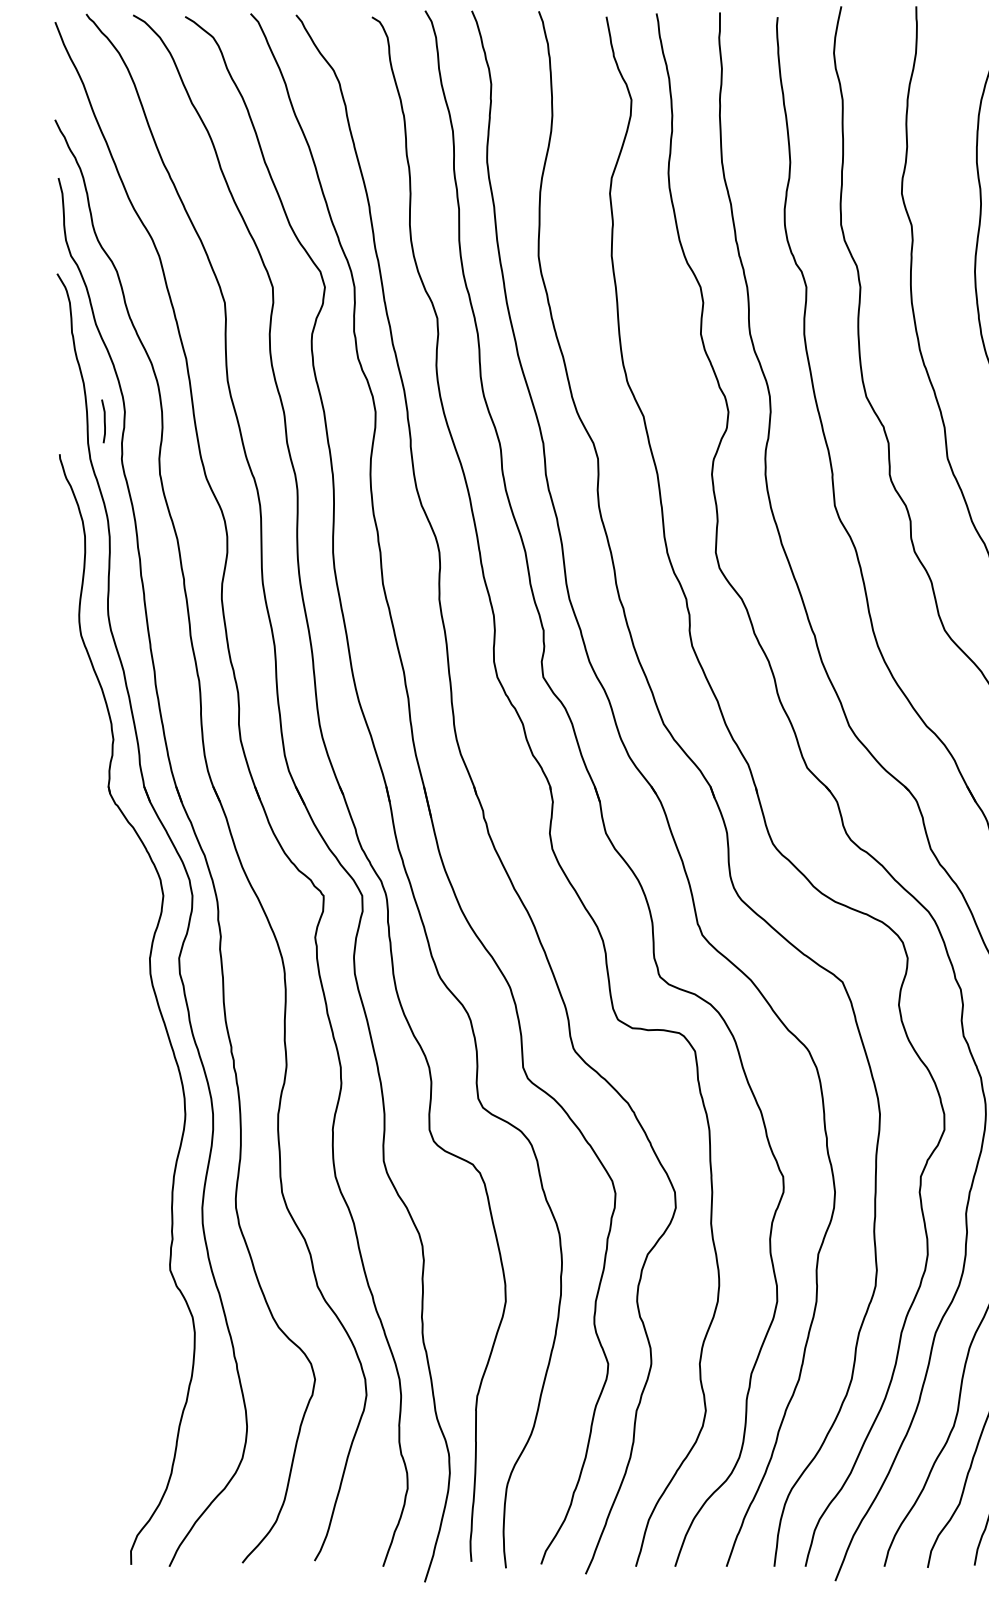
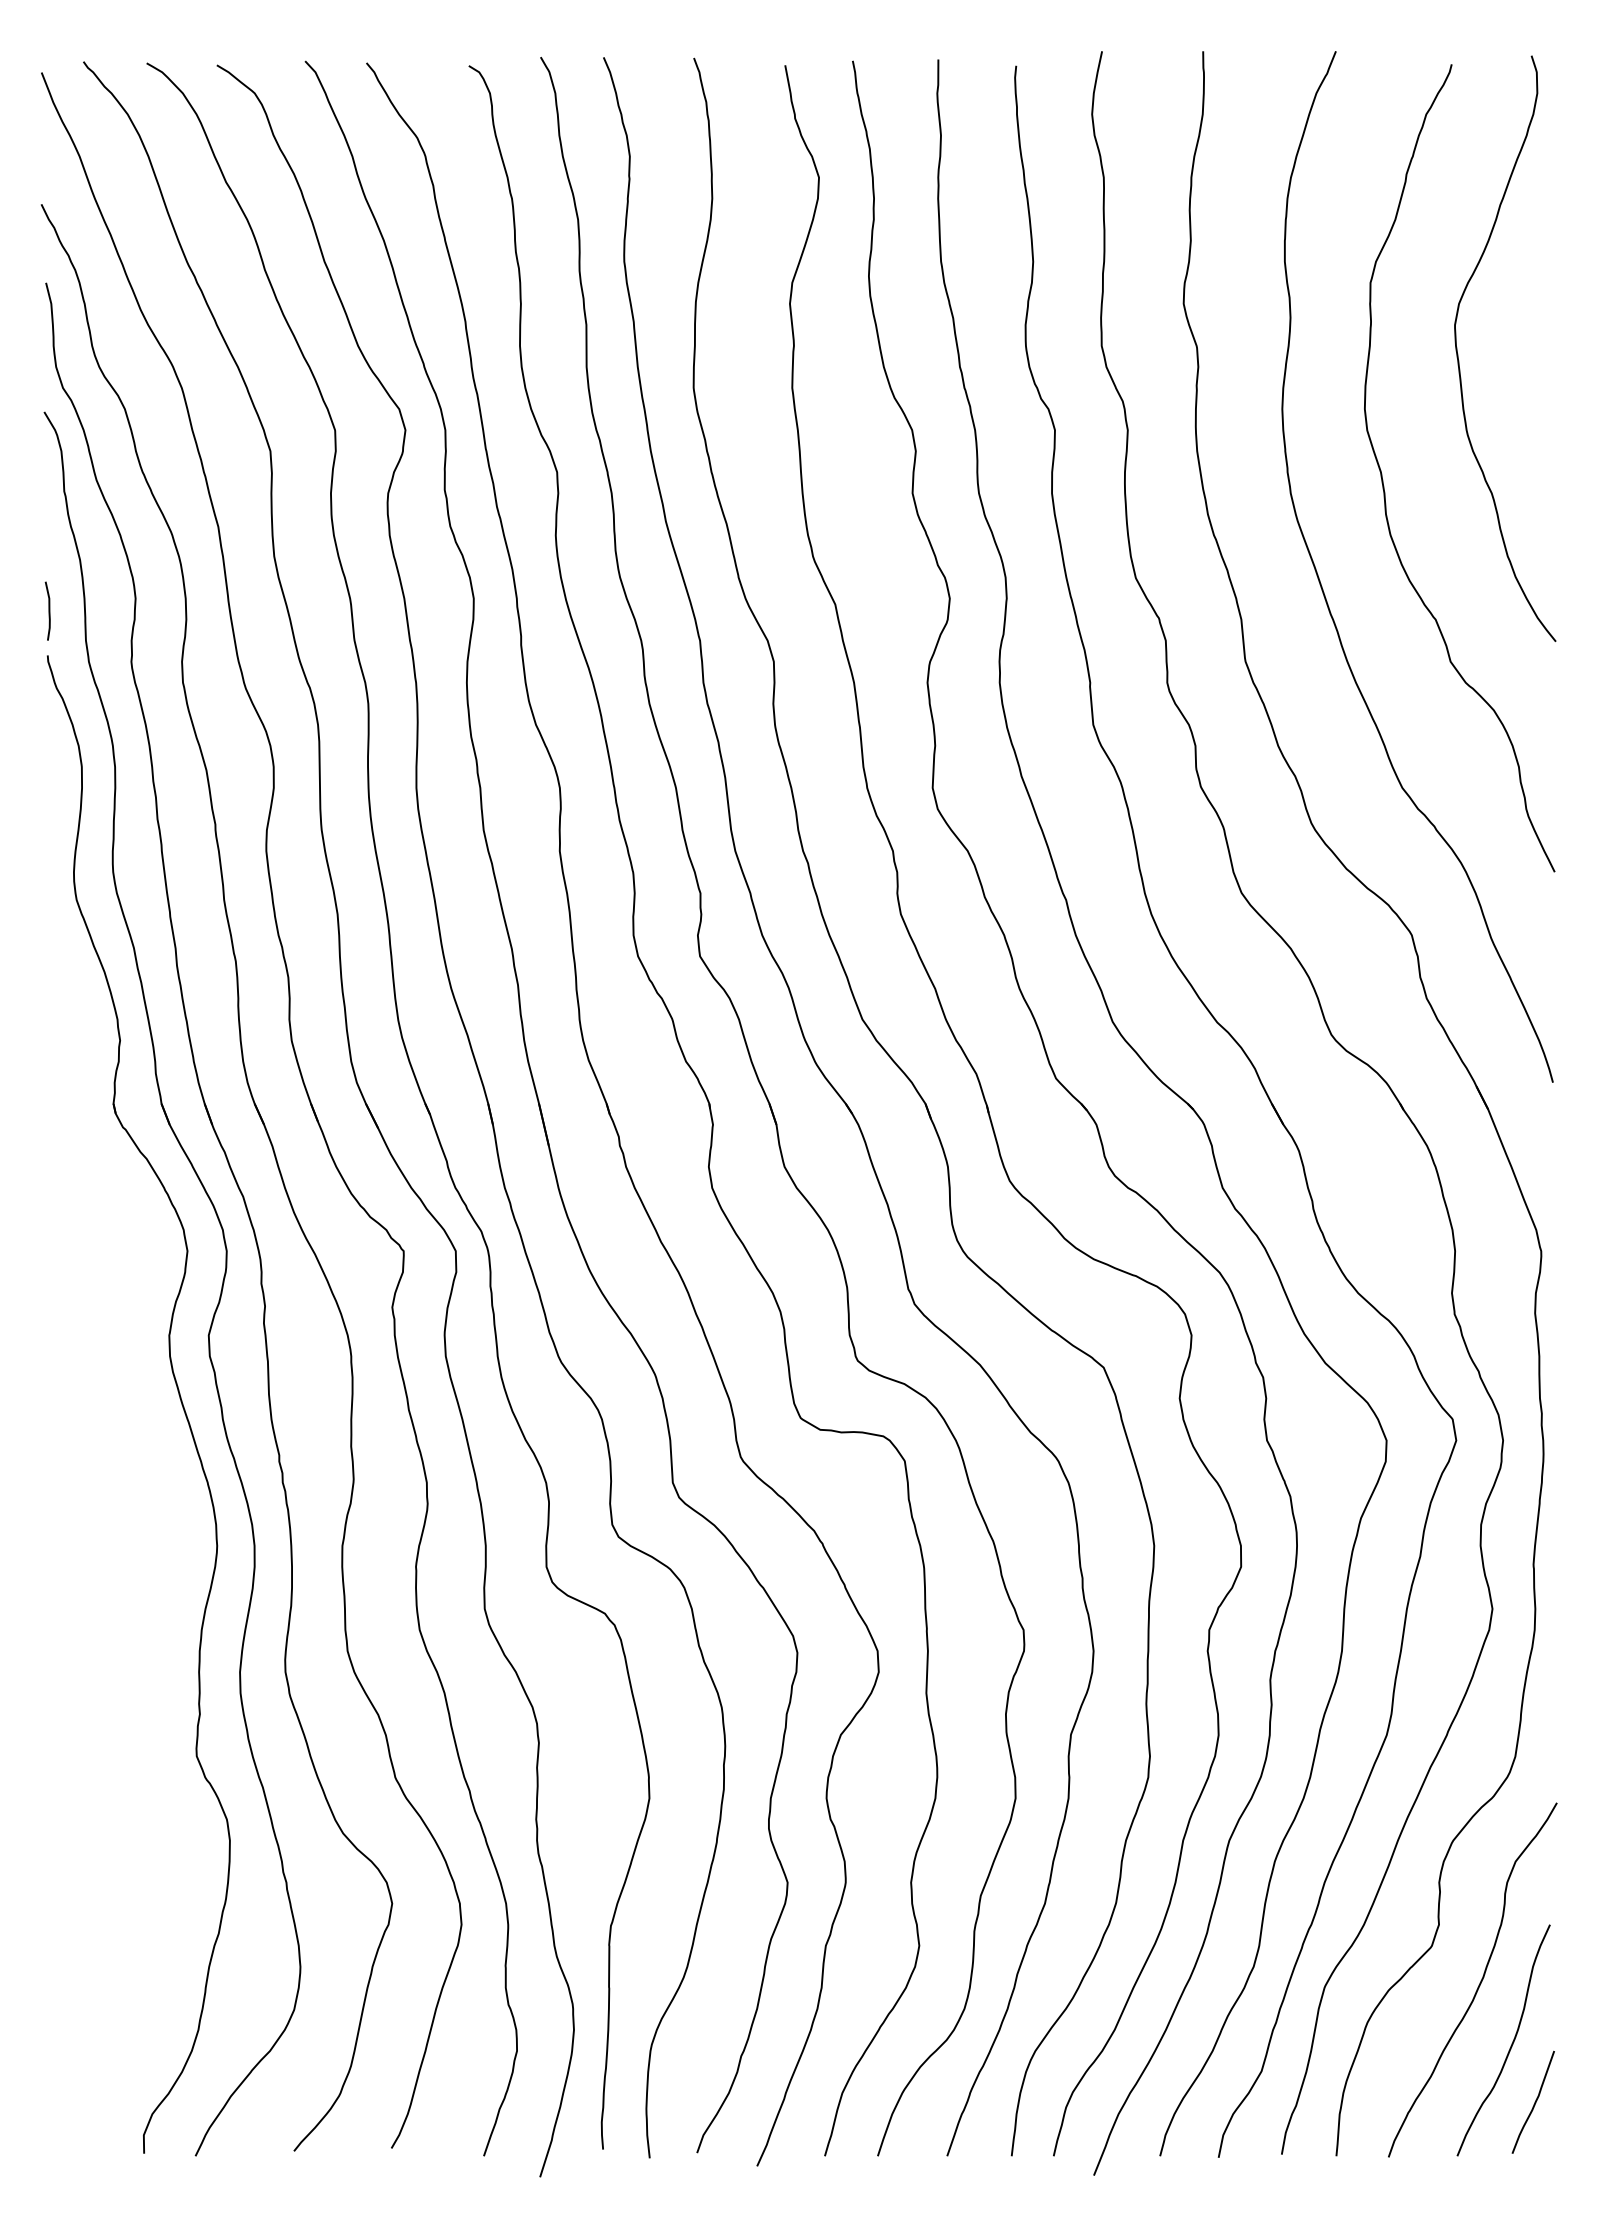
curve: (104, 420) -> (48, 610), moved

